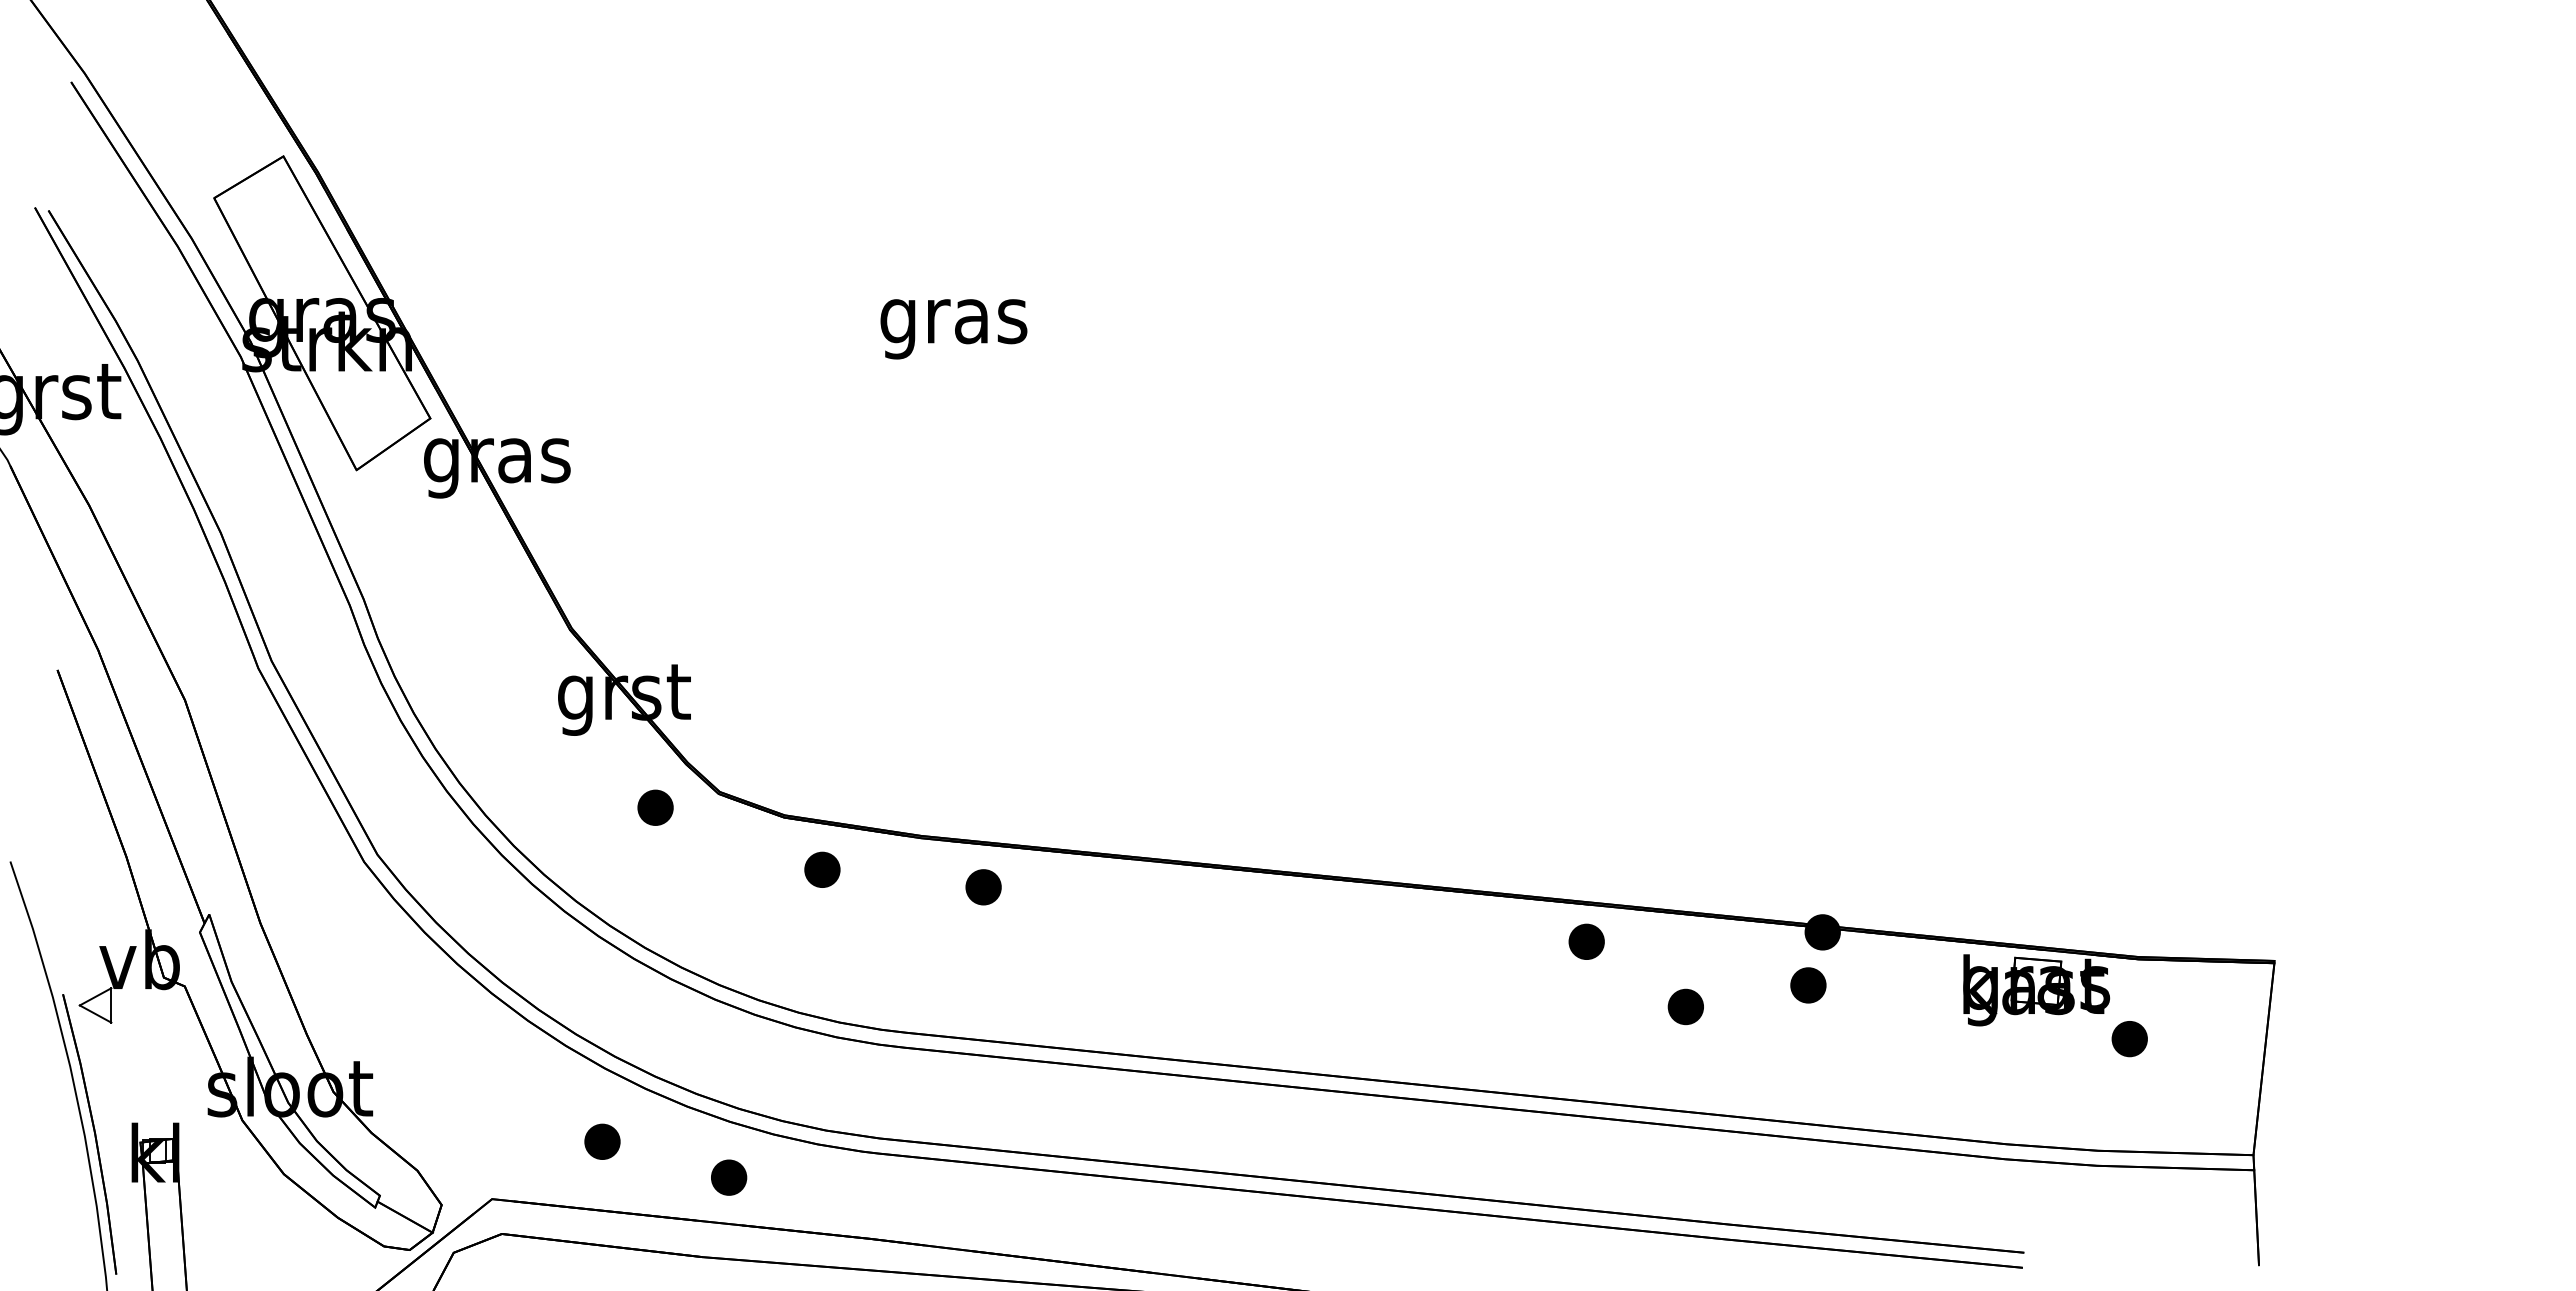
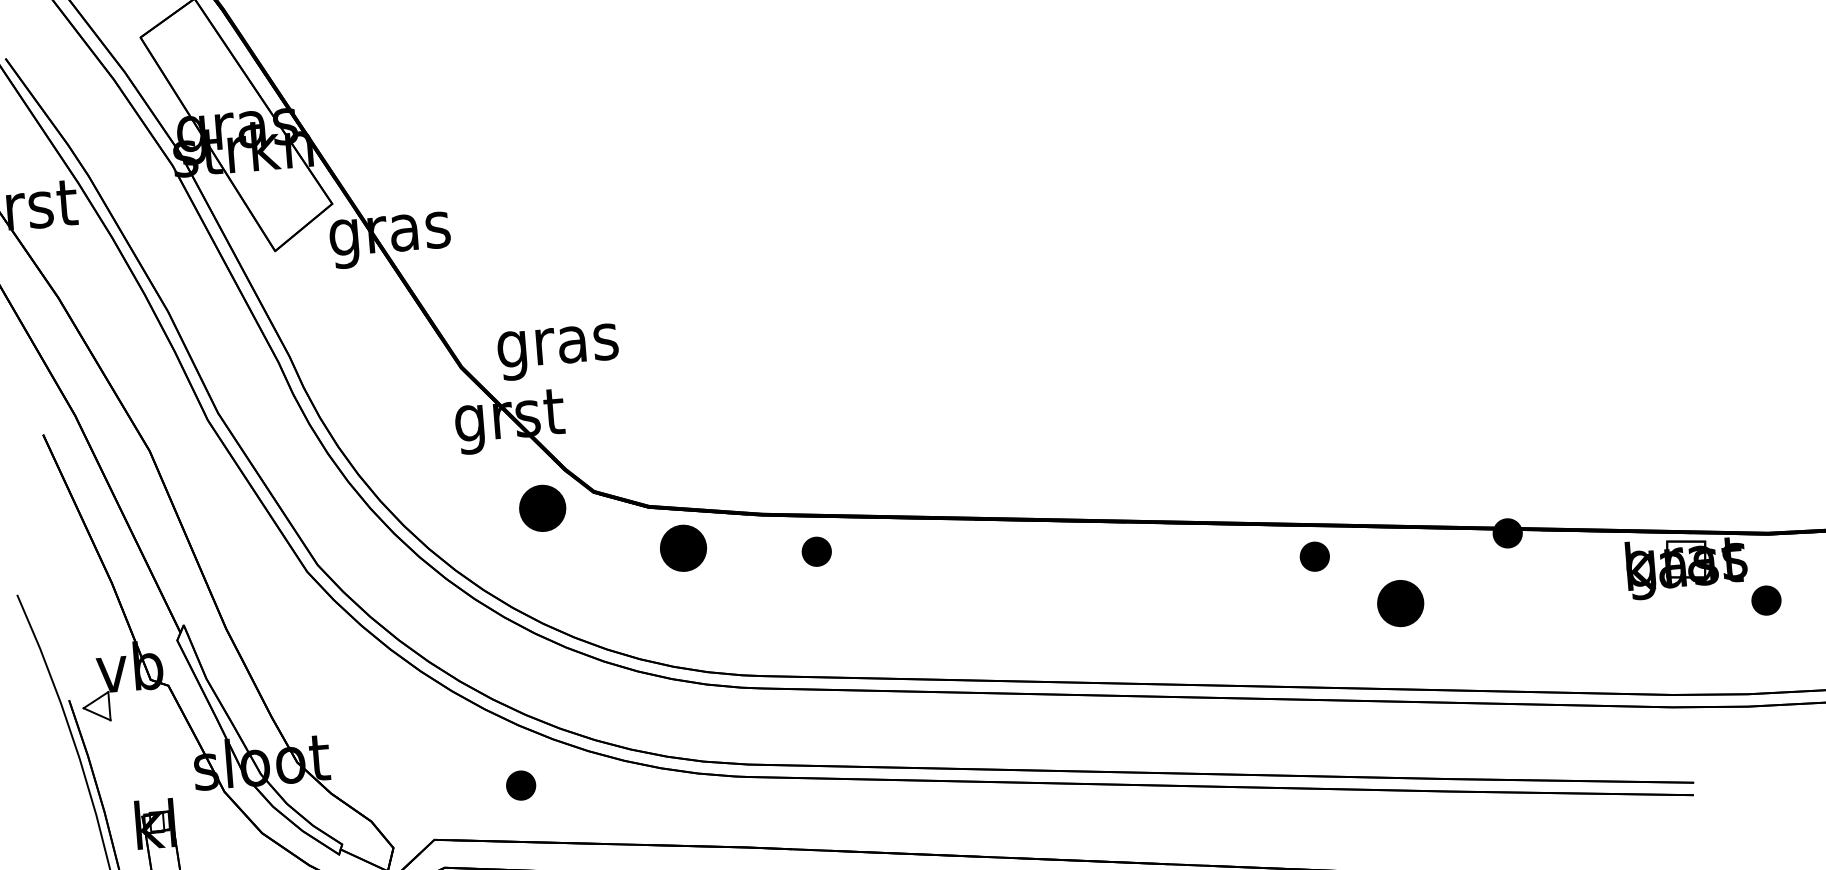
text: (953, 329) -> (558, 352), moved
part: (655, 807) -> (542, 507), size x1.6
part: (822, 869) -> (683, 547), size x1.6
part: (1808, 985) -> (1499, 577), removed
part: (1685, 1006) -> (1400, 603), size x1.6
part: (729, 1177) -> (627, 806), removed

